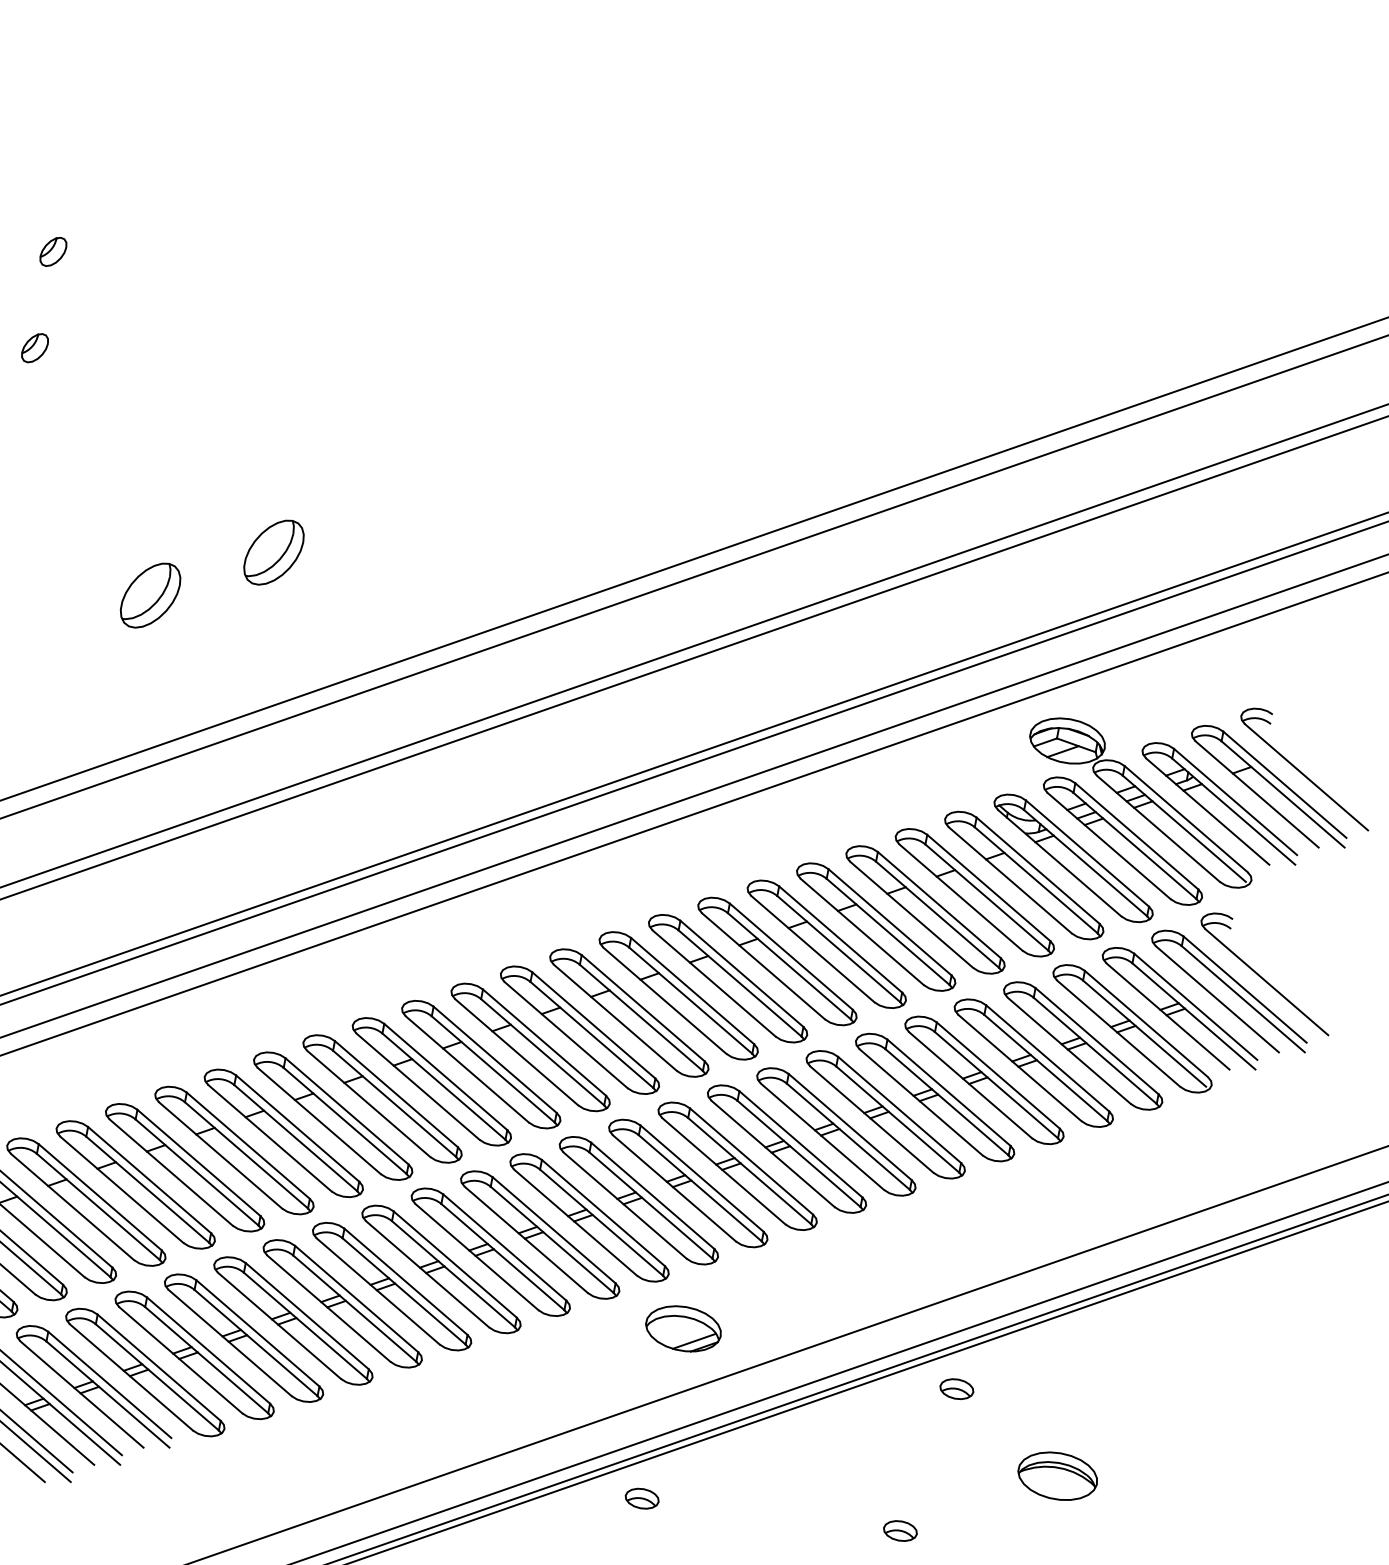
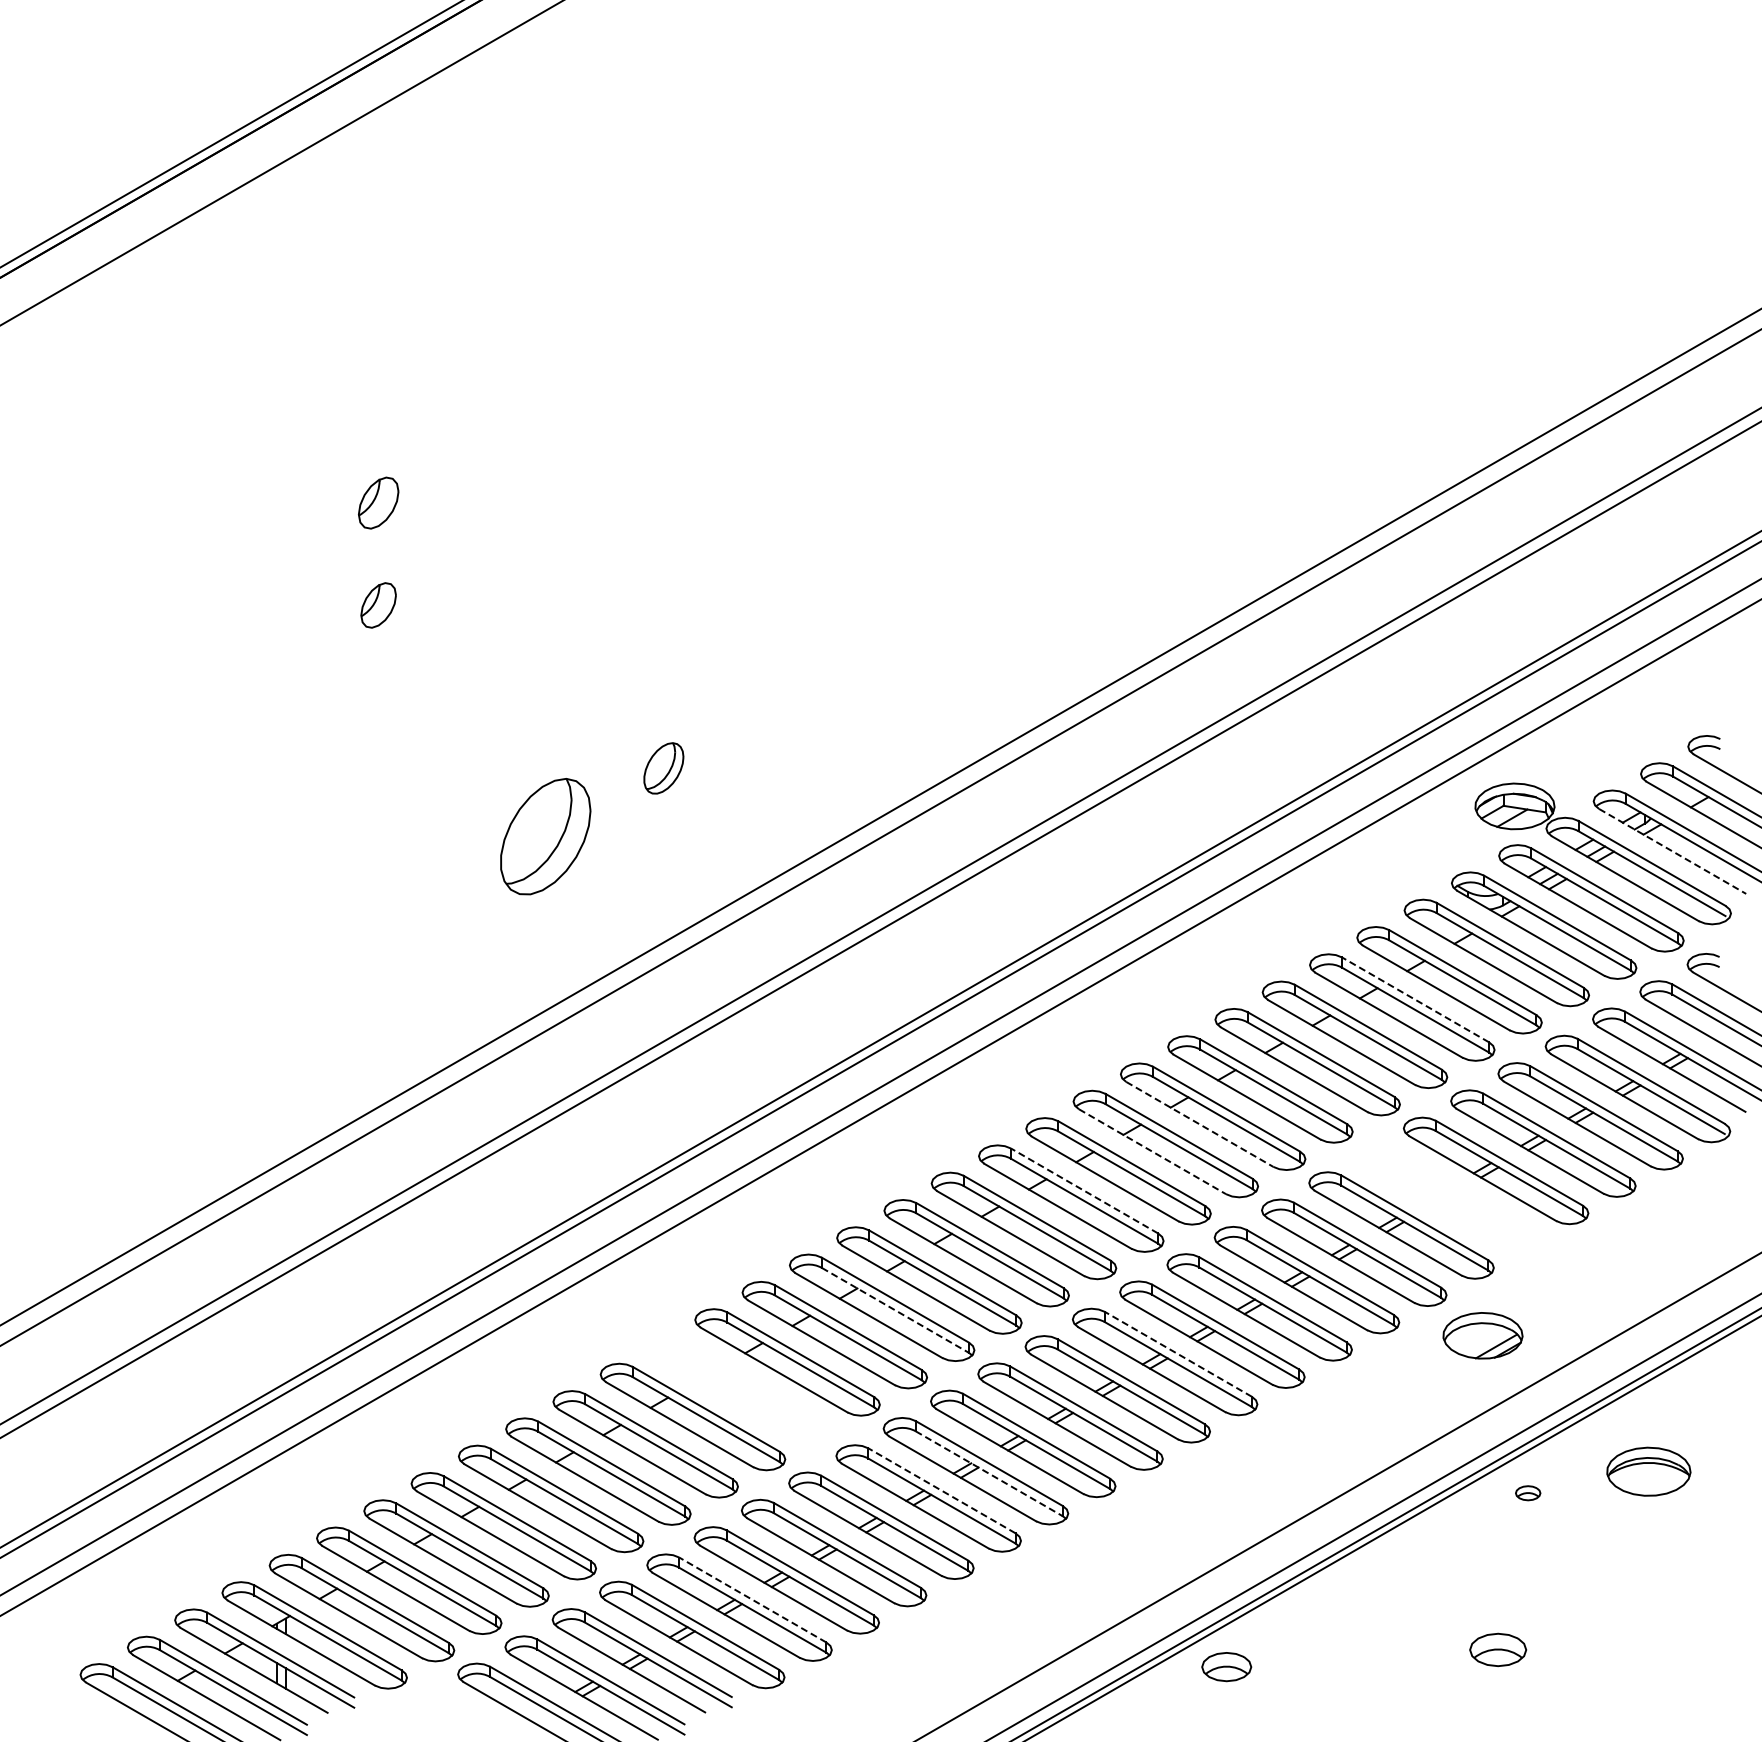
part: (53, 251) -> (378, 502), size x1.6
part: (34, 348) -> (378, 605), size x1.4
part: (273, 552) -> (663, 768), size x0.7
part: (150, 595) -> (545, 836), size x1.6
line: (1207, 811) -> (1672, 851), solid -> dashed
line: (939, 904) -> (1415, 999), solid -> dashed
line: (713, 983) -> (1199, 1124), solid -> dashed
line: (664, 1000) -> (1152, 1151), solid -> dashed
line: (593, 1024) -> (1084, 1190), solid -> dashed
part: (934, 1097) -> (1448, 1198), removed
line: (394, 1103) -> (895, 1310), solid -> dashed
part: (234, 1150) -> (740, 1389), removed
line: (652, 1196) -> (1178, 1354), solid -> dashed
line: (453, 1274) -> (989, 1473), solid -> dashed
line: (405, 1281) -> (941, 1490), solid -> dashed
part: (683, 1328) -> (1482, 1335), moved
line: (208, 1350) -> (752, 1600), solid -> dashed
part: (956, 1389) -> (1527, 1493), size x0.7
part: (1057, 1475) -> (1648, 1471), moved
part: (641, 1498) -> (1226, 1667), size x1.4
part: (899, 1530) -> (1497, 1649), size x1.6

